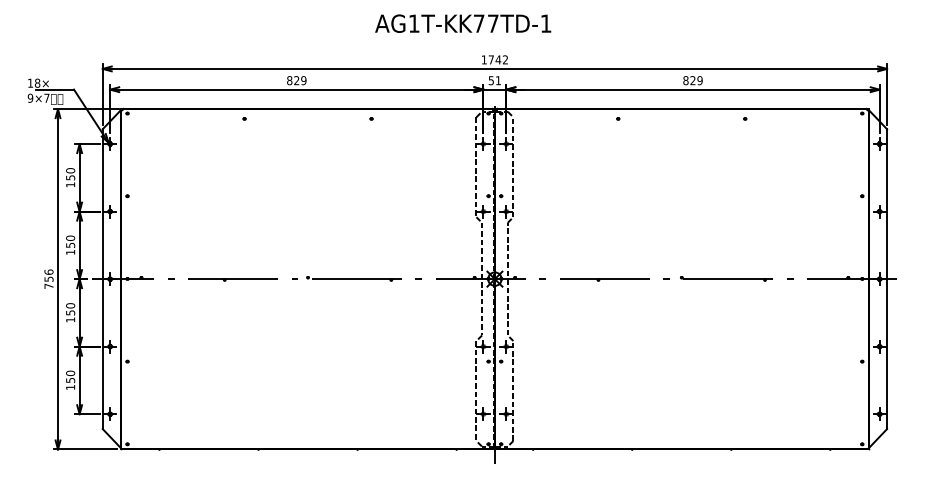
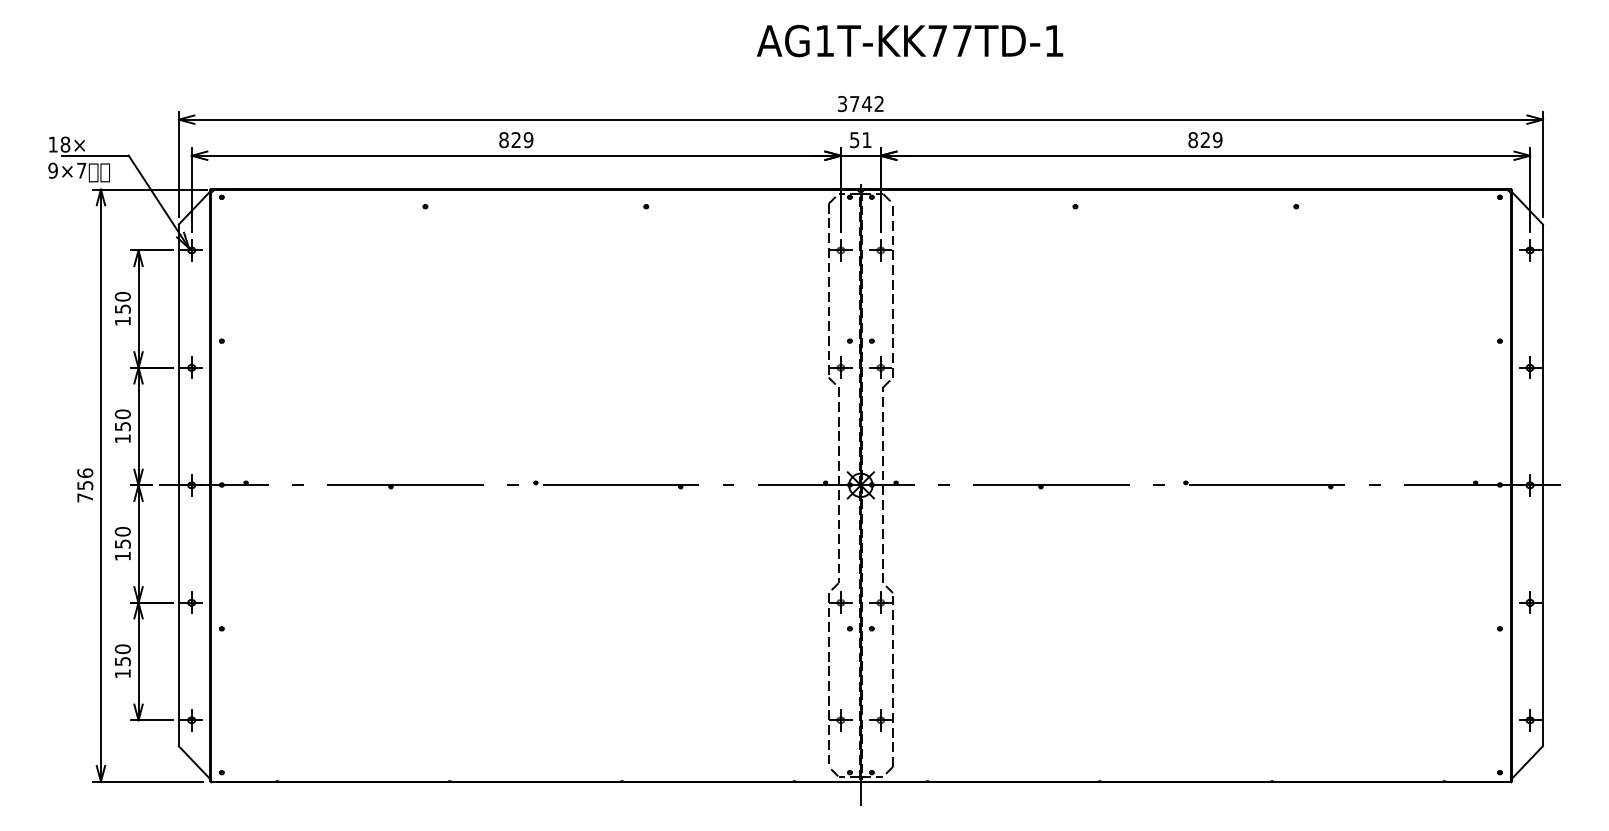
text: (463, 23) -> (910, 40), moved
text: (483, 59) -> (841, 103), 1742 -> 3742

